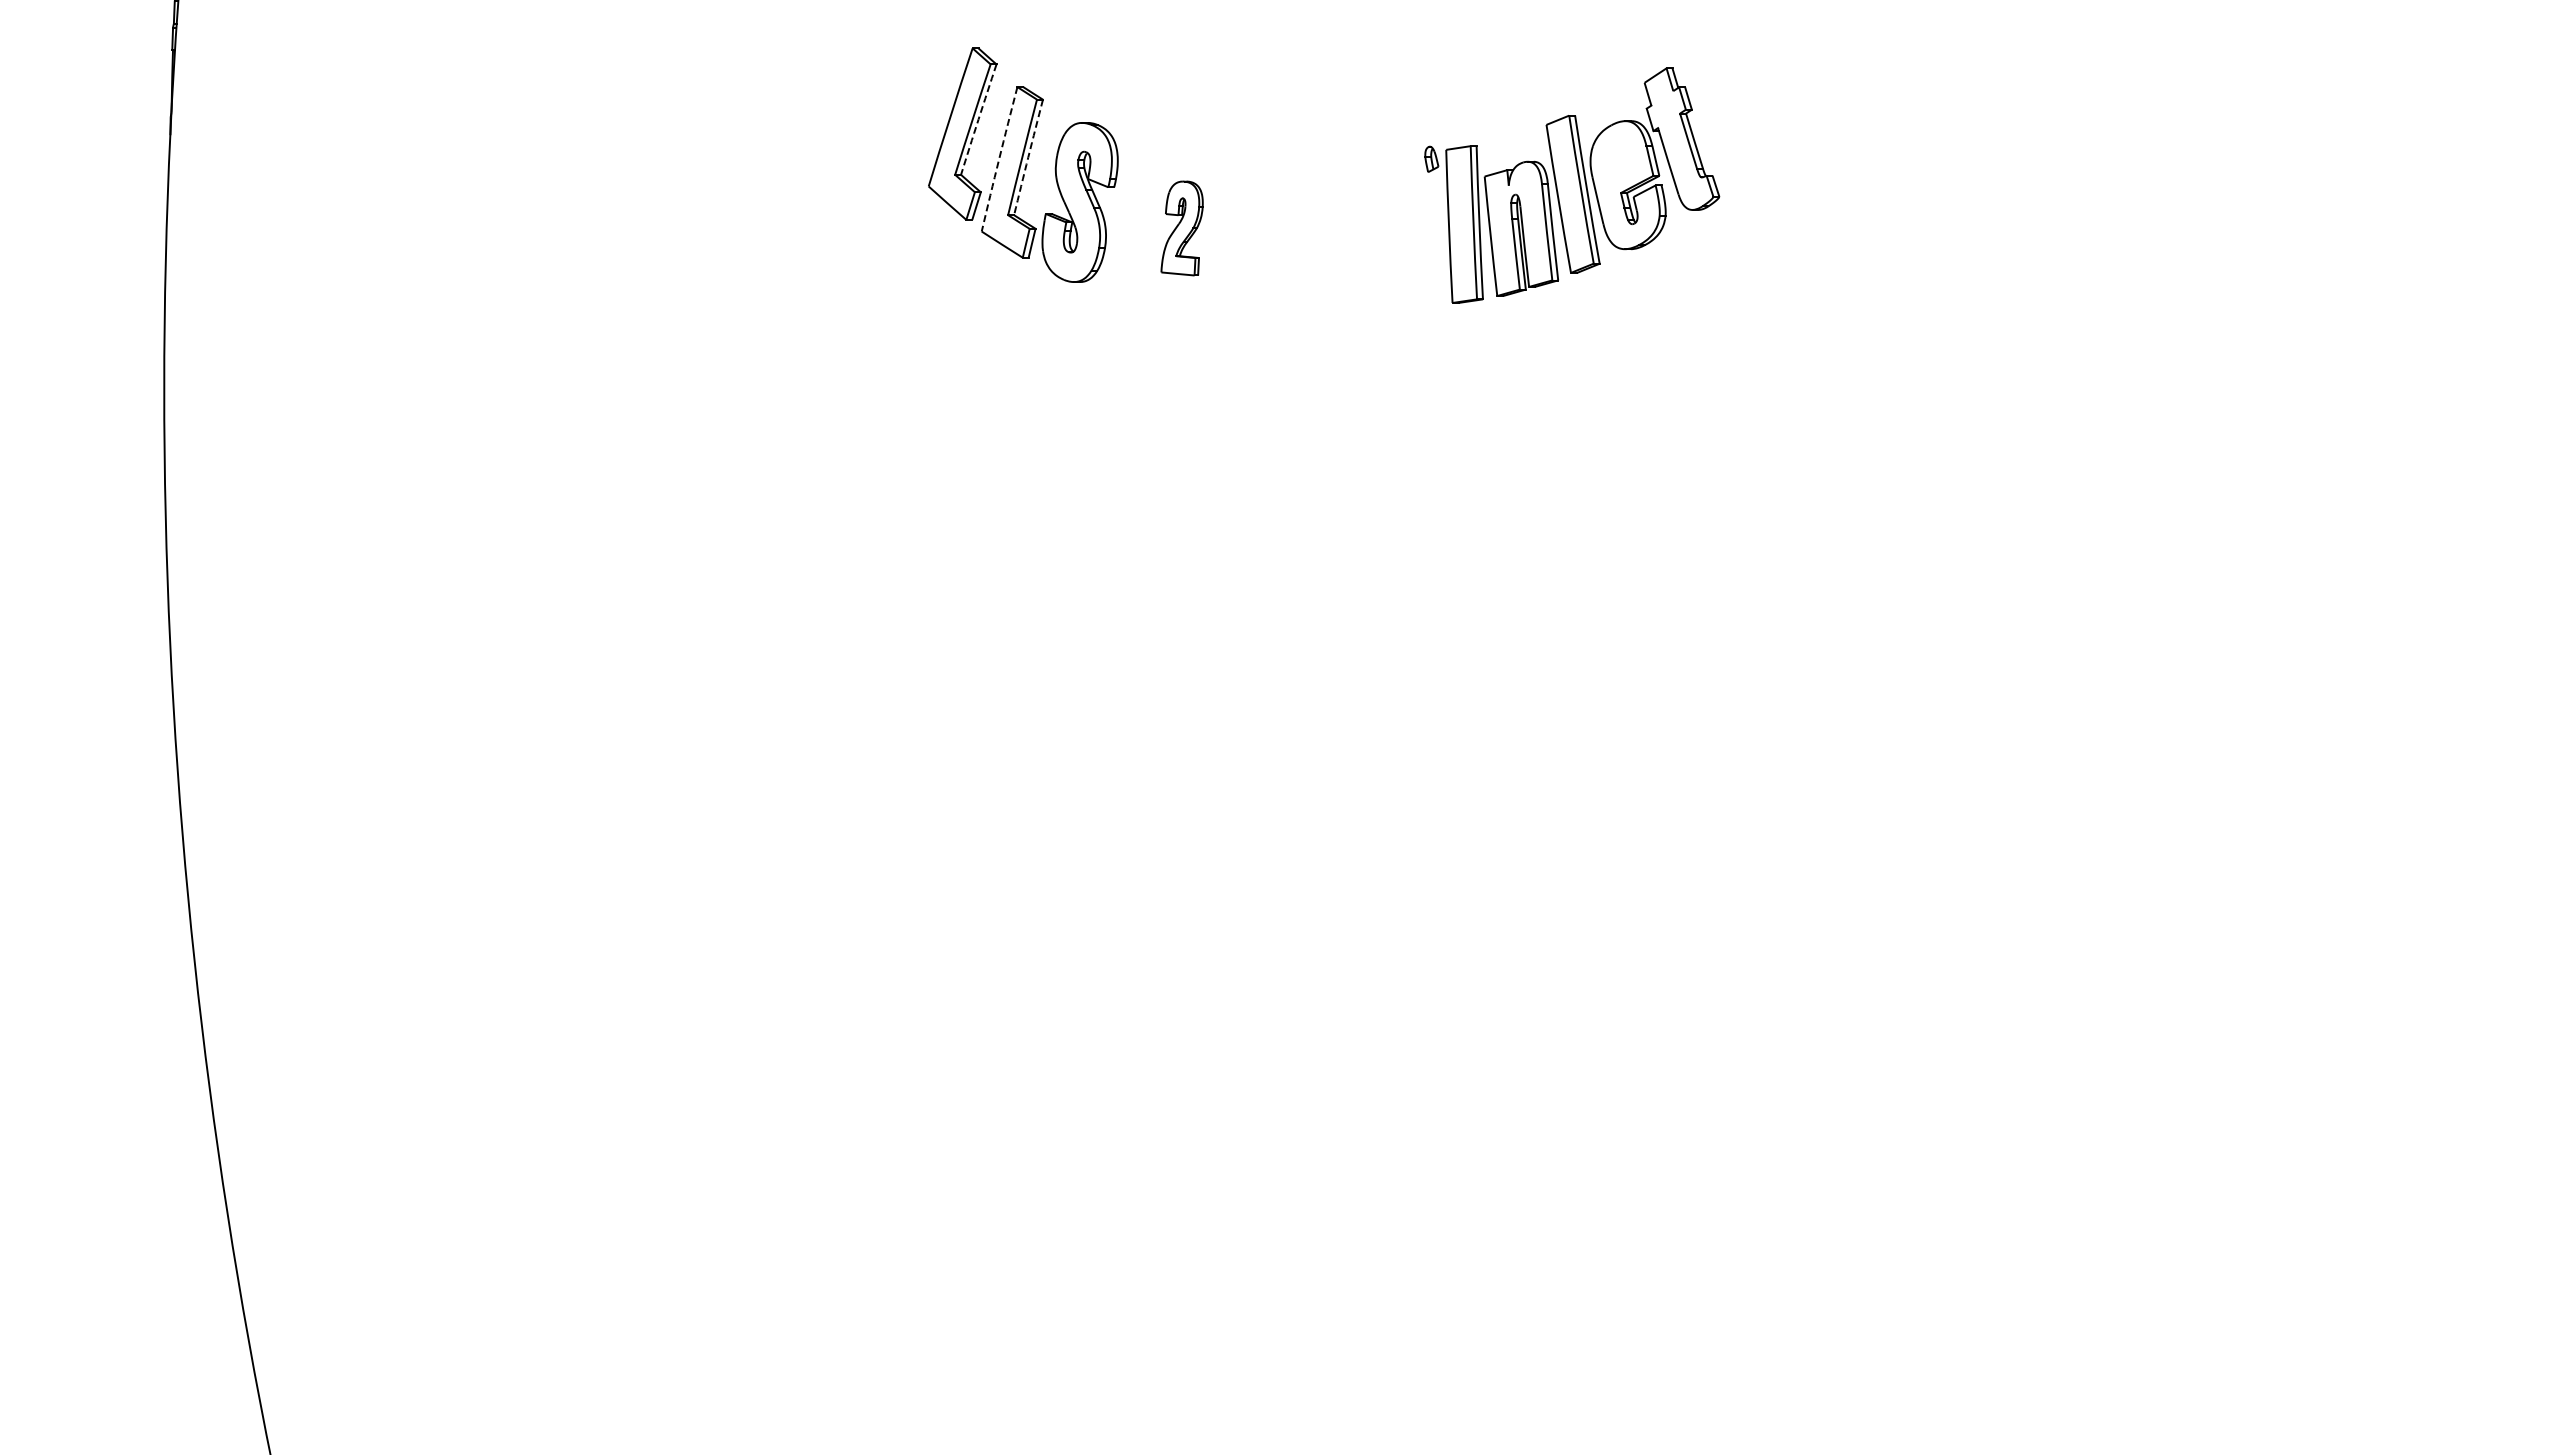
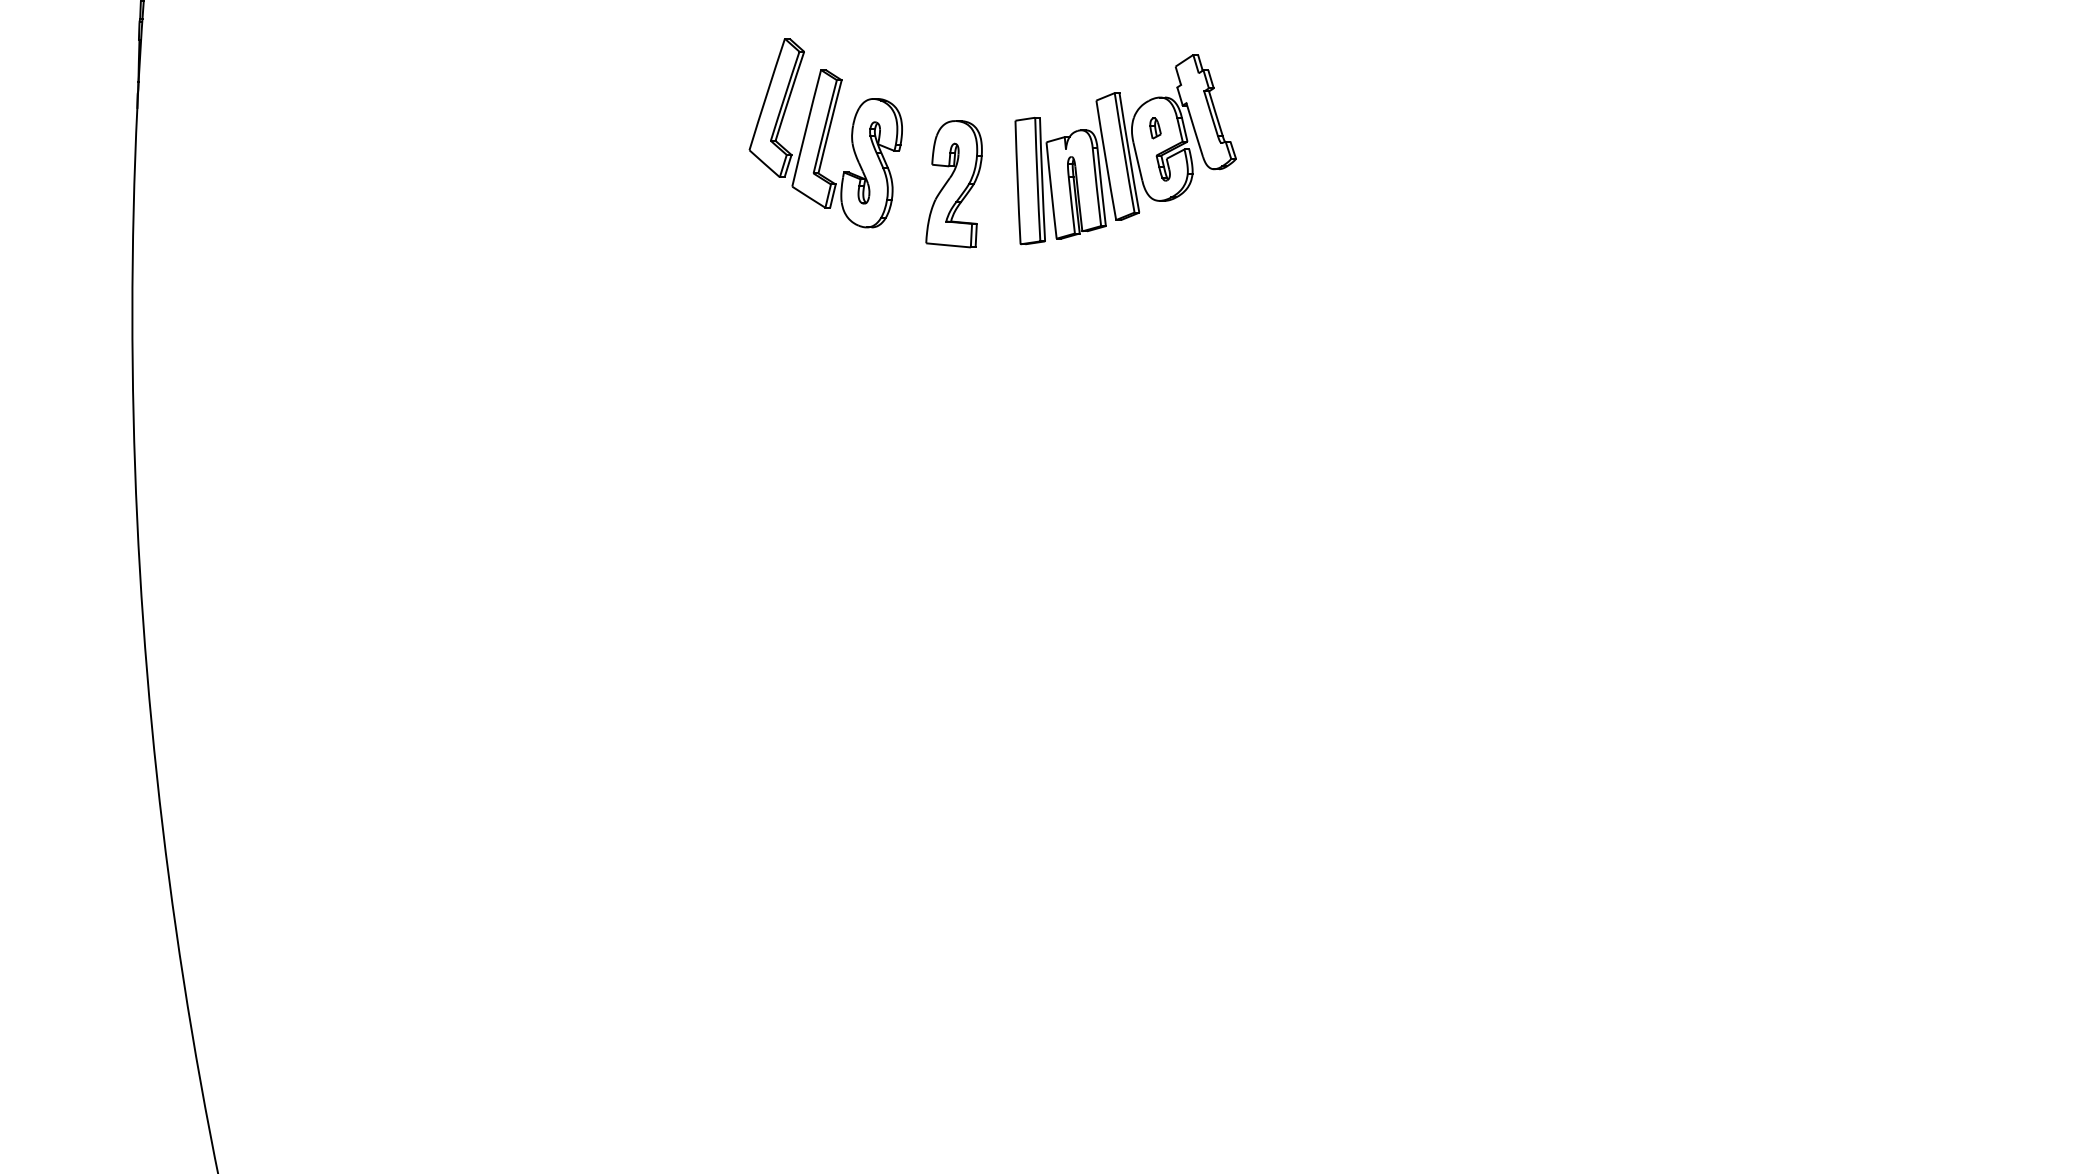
arc: (978, 119) -> (789, 96), dashed -> solid
arc: (1028, 157) -> (830, 126), dashed -> solid
arc: (999, 159) -> (806, 128), dashed -> solid
part: (1582, 185) -> (1125, 149), moved
part: (1181, 228) -> (953, 184), size x1.67

